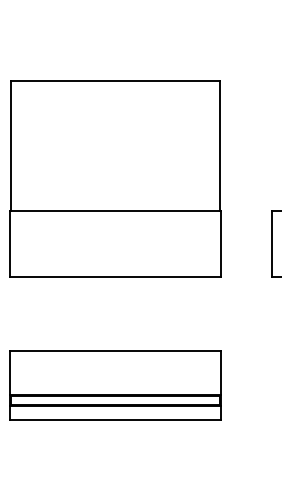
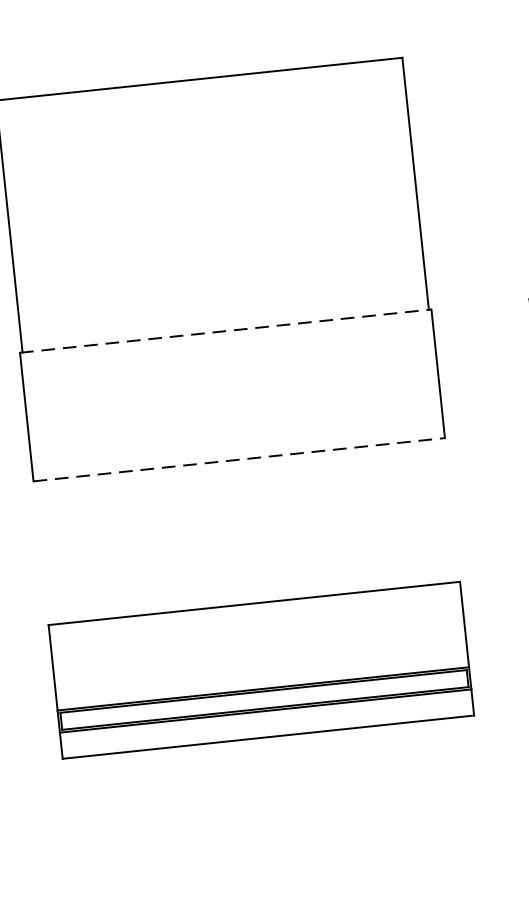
line: (115, 210) -> (225, 330), solid -> dashed
line: (115, 277) -> (239, 460), solid -> dashed

